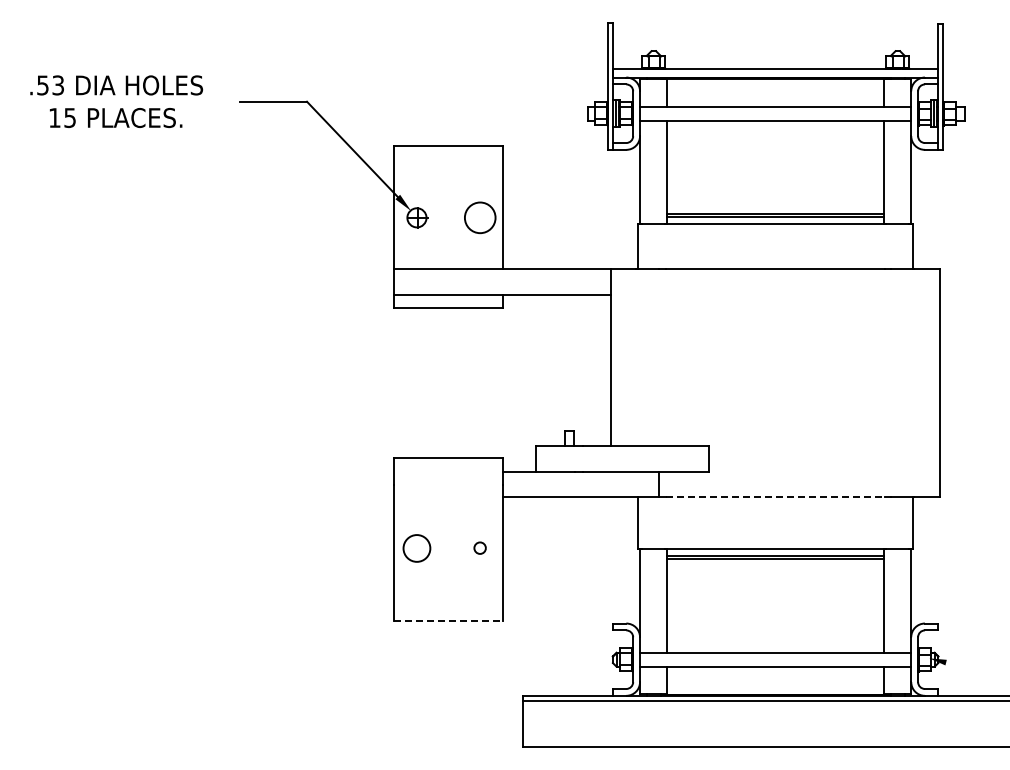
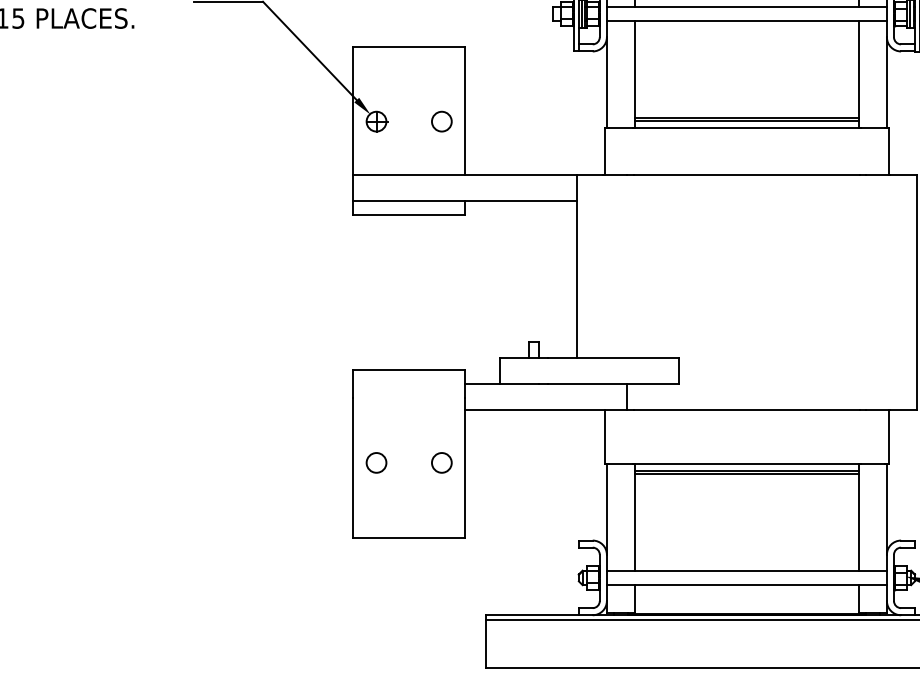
circle: (479, 217) -> (441, 121), size x0.62
line: (776, 496) -> (747, 409), dashed -> solid
circle: (416, 547) -> (376, 462), size x0.71
circle: (479, 547) -> (441, 462), size x1.67
line: (448, 620) -> (409, 537), dashed -> solid

